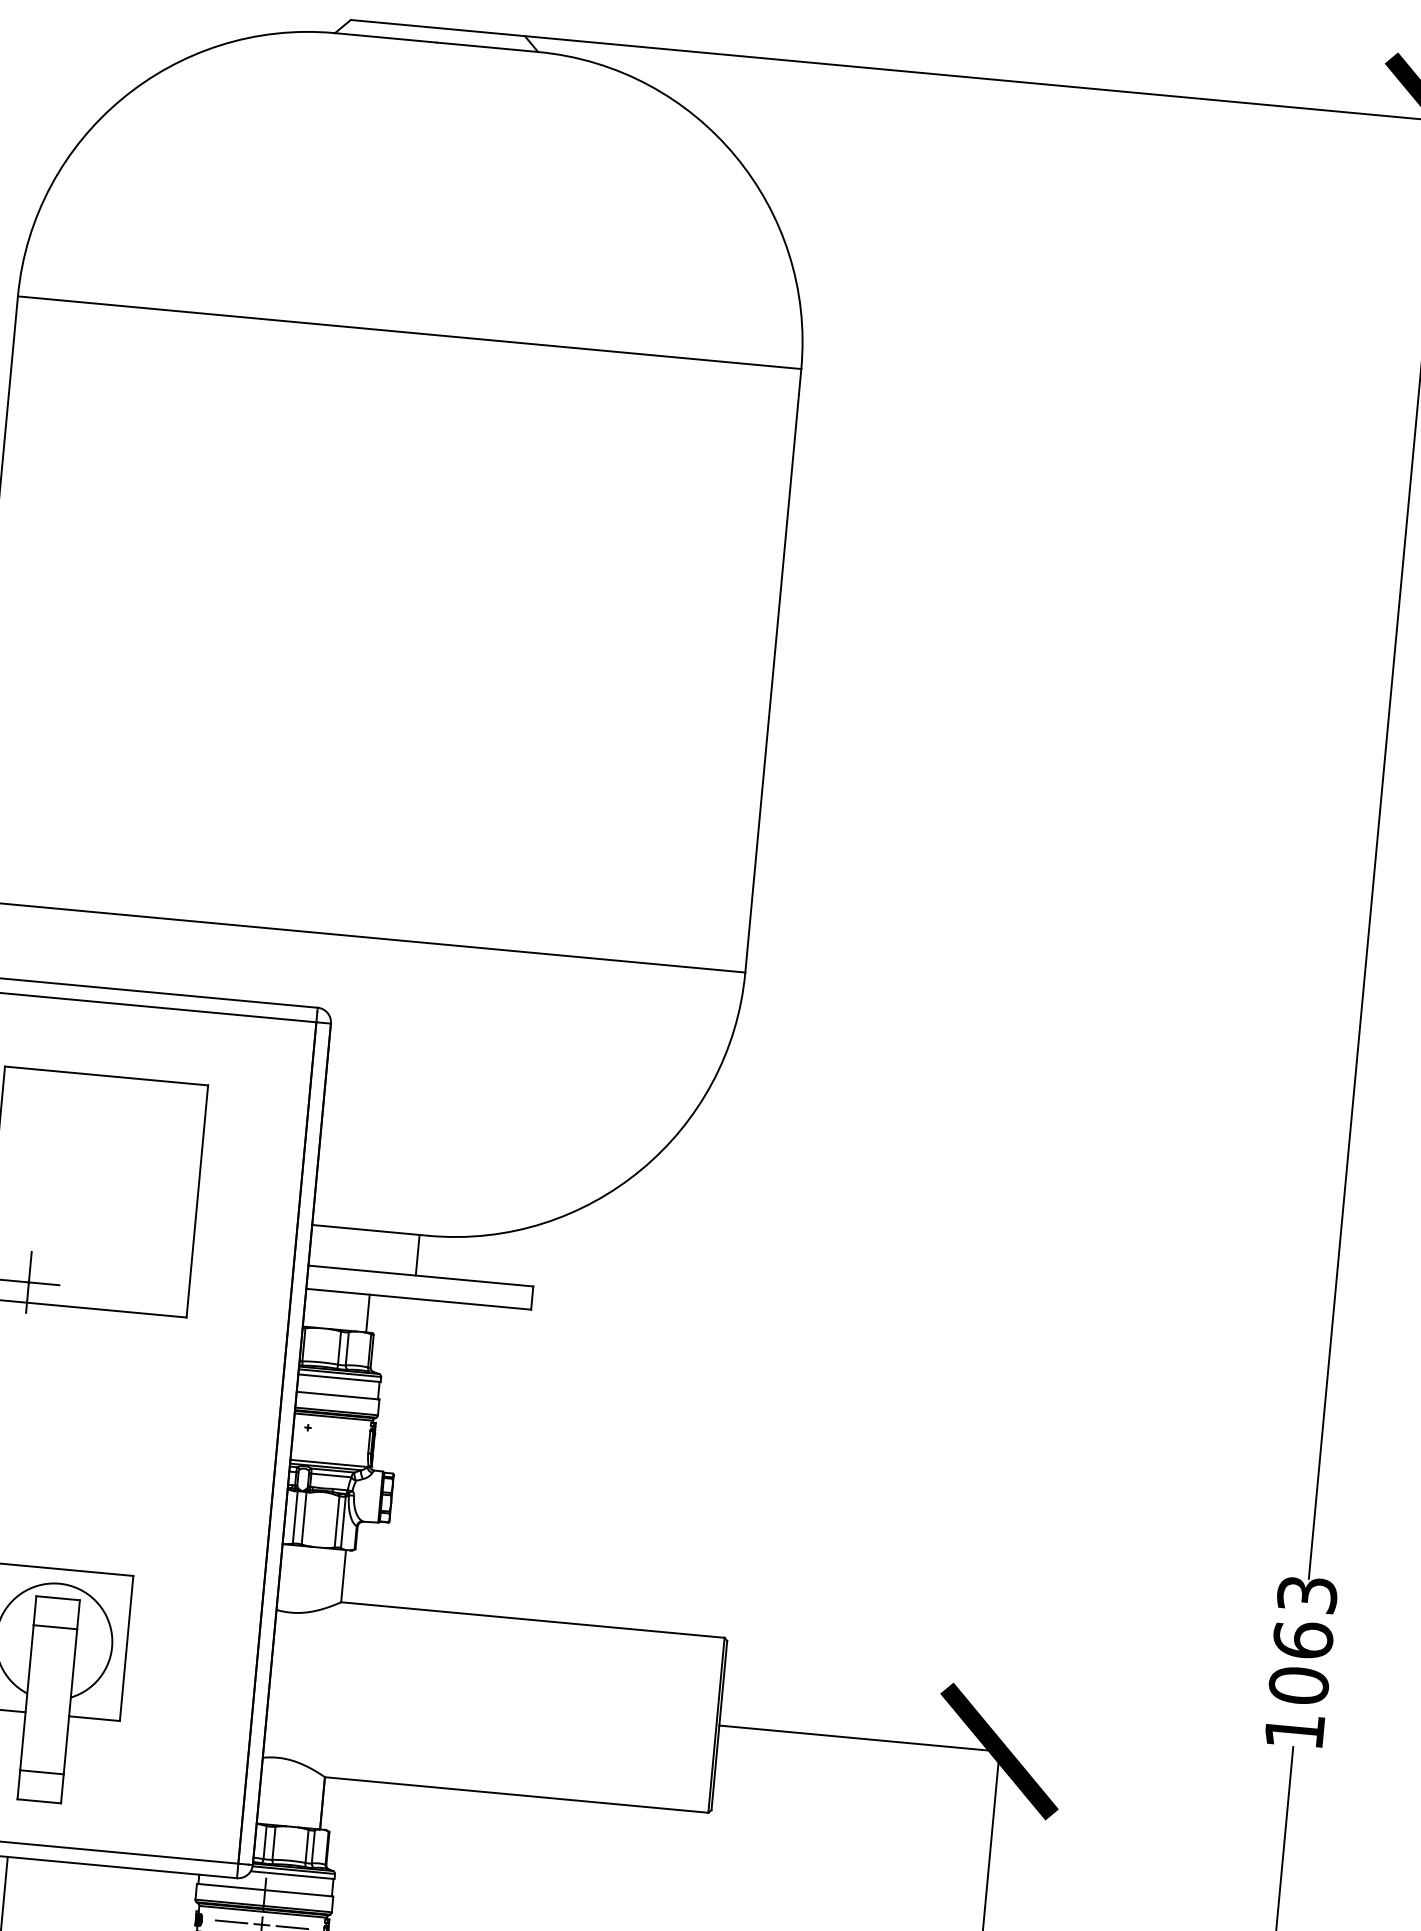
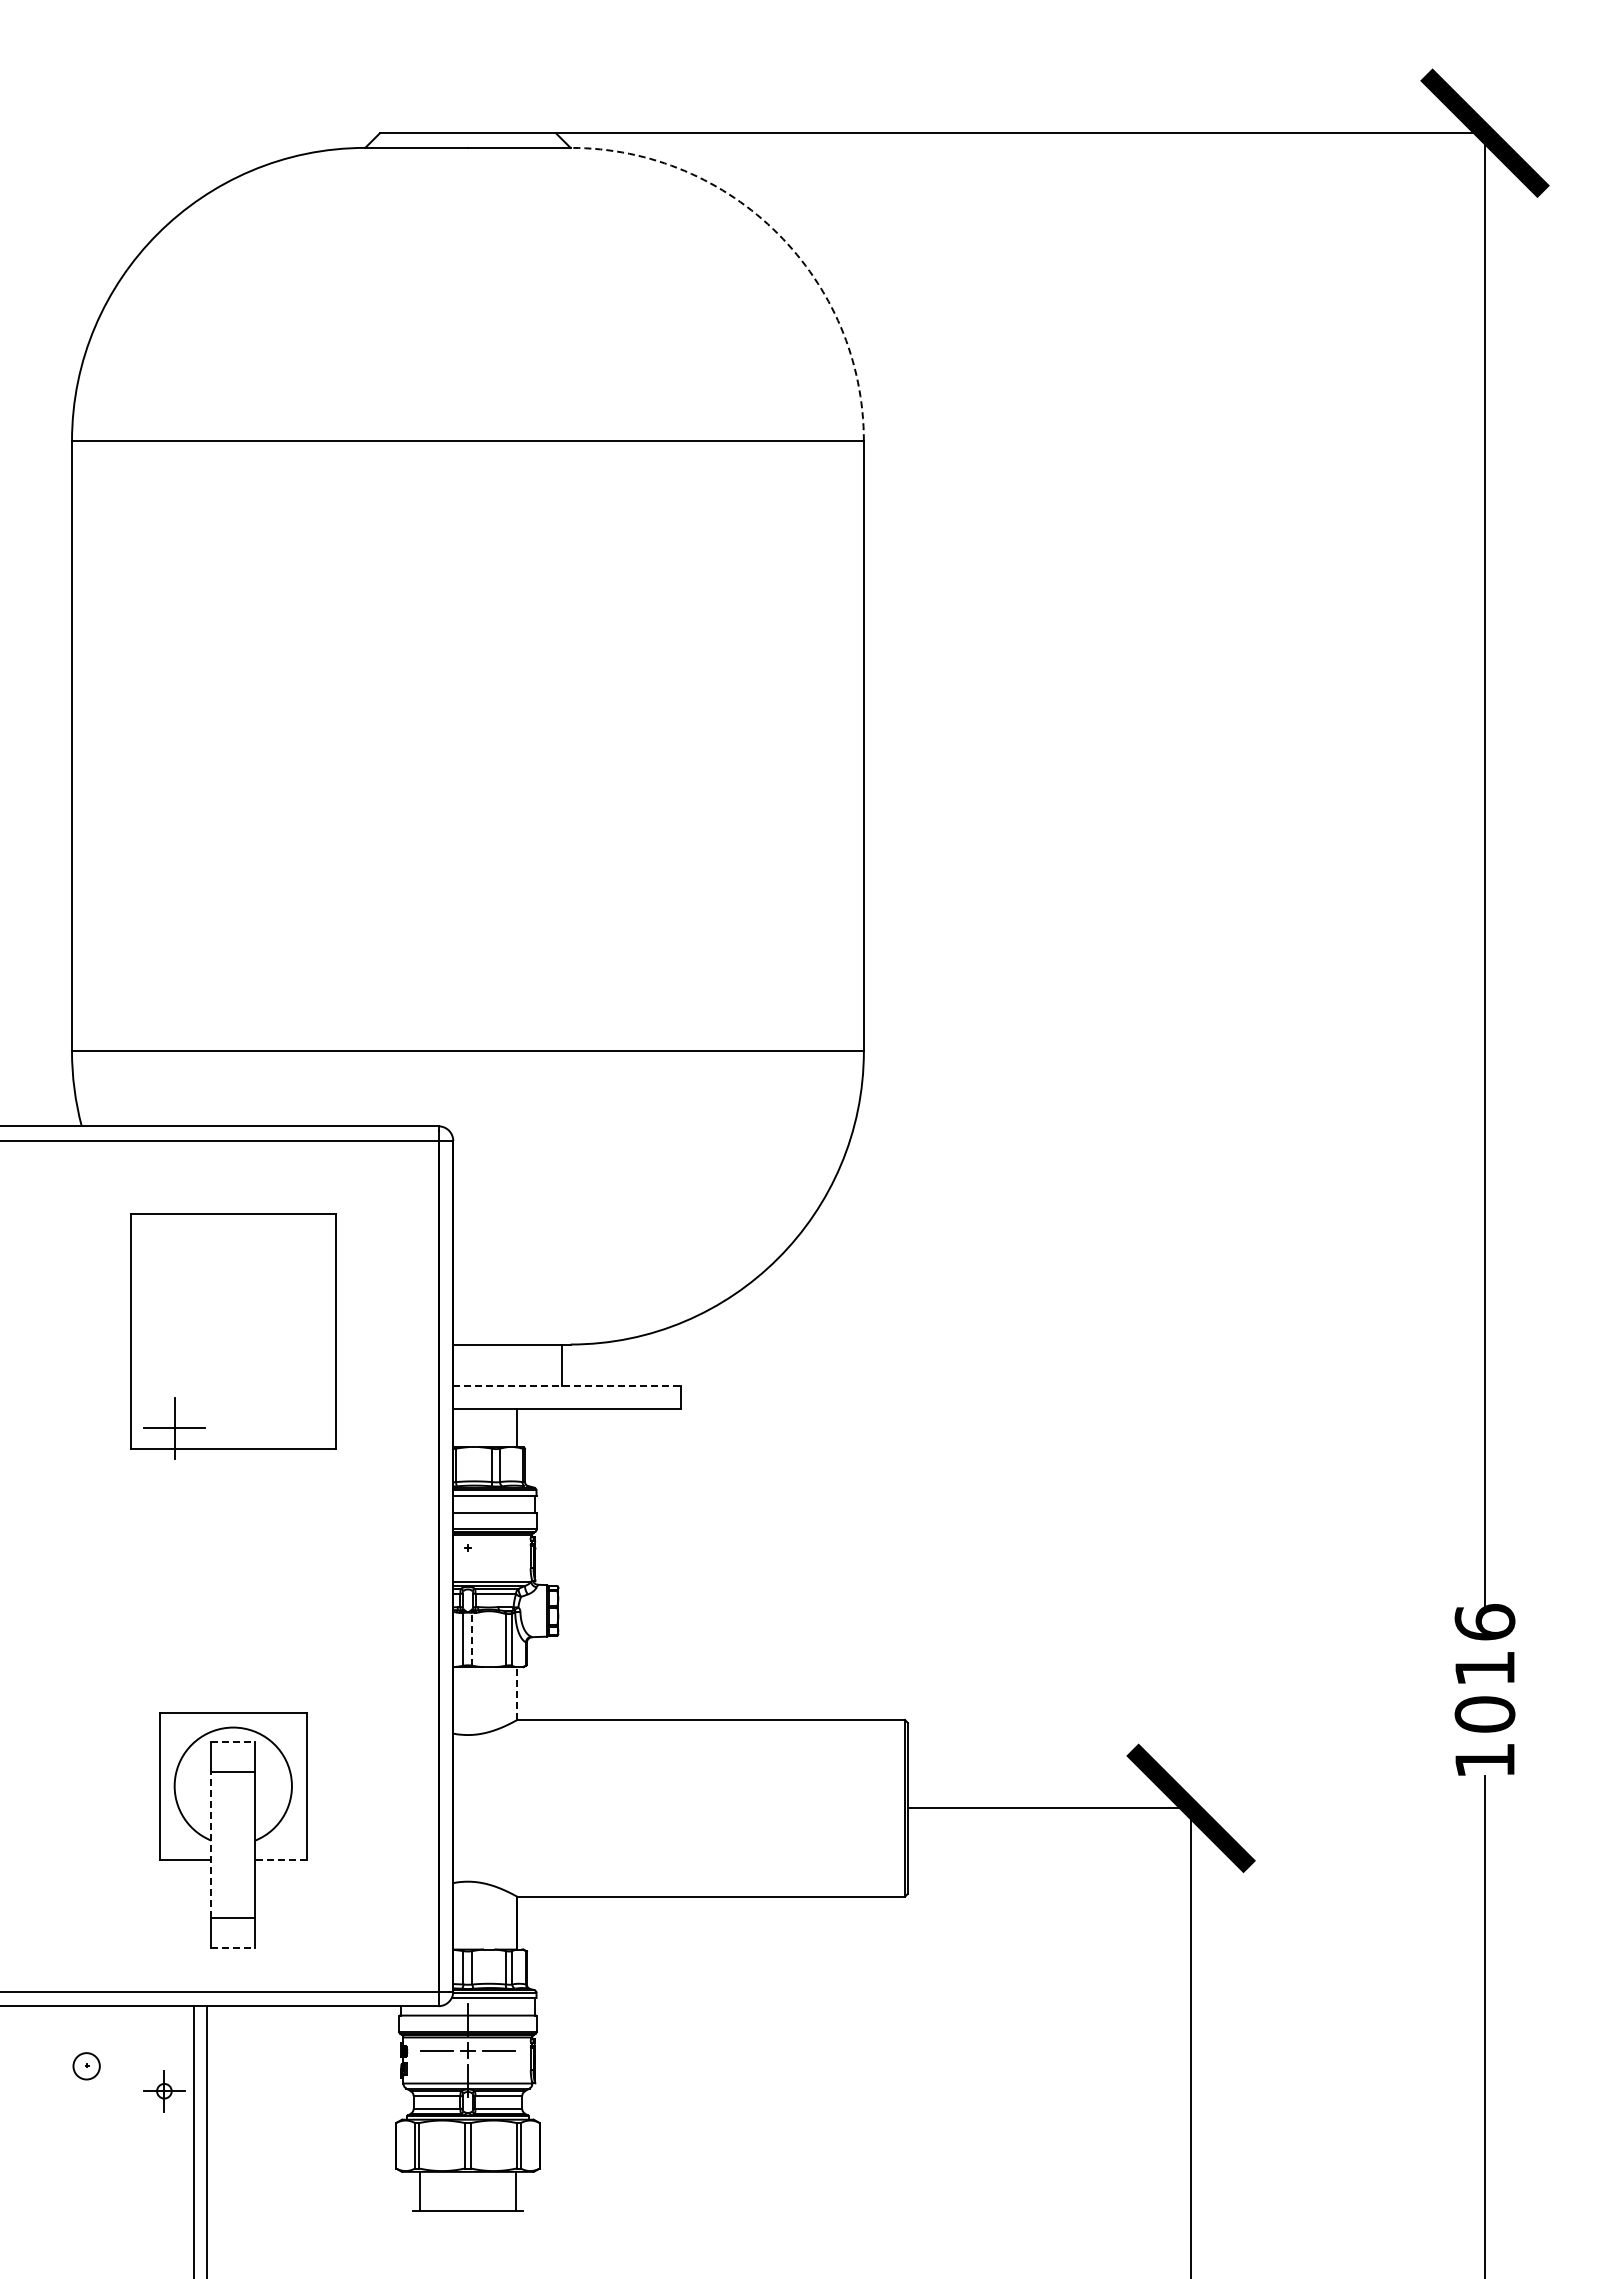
arc: (734, 155) -> (777, 233), solid -> dashed
line: (420, 1275) -> (566, 1385), solid -> dashed
line: (304, 1517) -> (472, 1638), solid -> dashed
line: (343, 1576) -> (517, 1693), solid -> dashed
line: (58, 1598) -> (233, 1742), solid -> dashed
text: (1304, 1617) -> (1484, 1645), 1063 -> 1016
line: (27, 1697) -> (211, 1844), solid -> dashed
line: (94, 1718) -> (280, 1859), solid -> dashed
line: (39, 1801) -> (233, 1947), solid -> dashed

